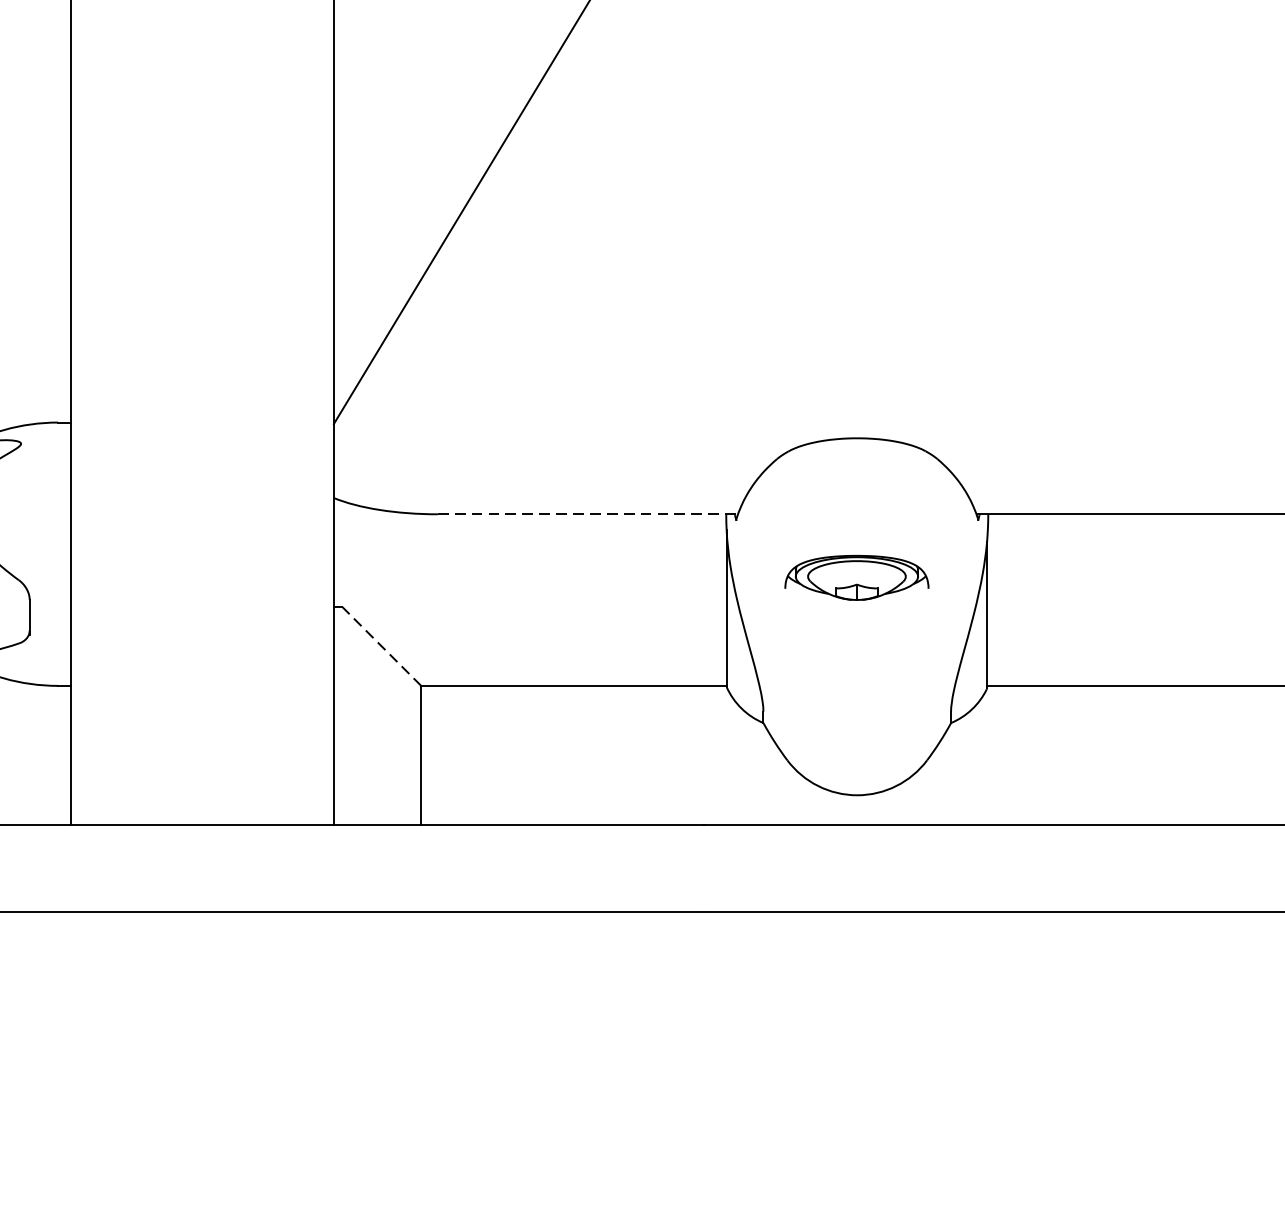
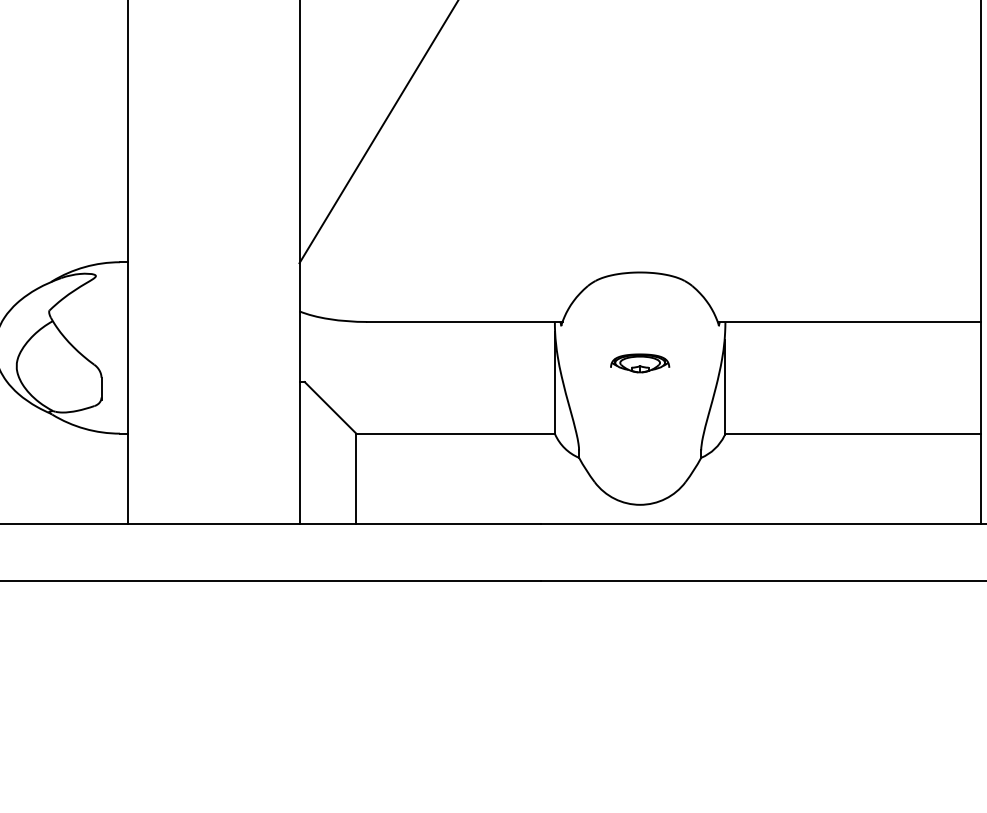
line: (587, 513) -> (464, 321), dashed -> solid
part: (857, 578) -> (640, 363), size x0.62
line: (381, 647) -> (330, 408), dashed -> solid

